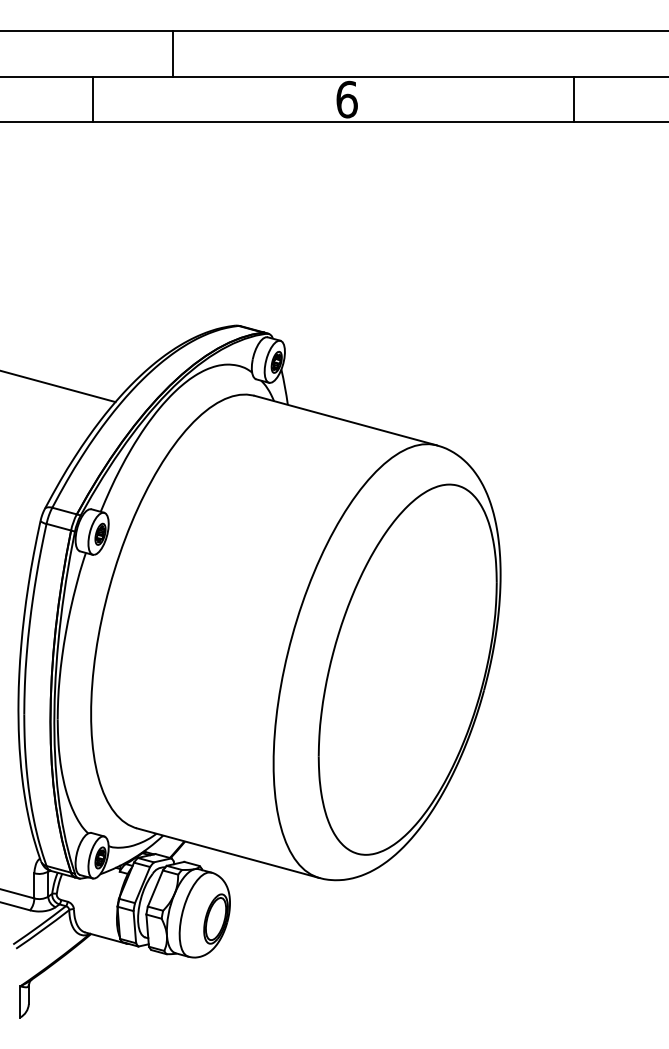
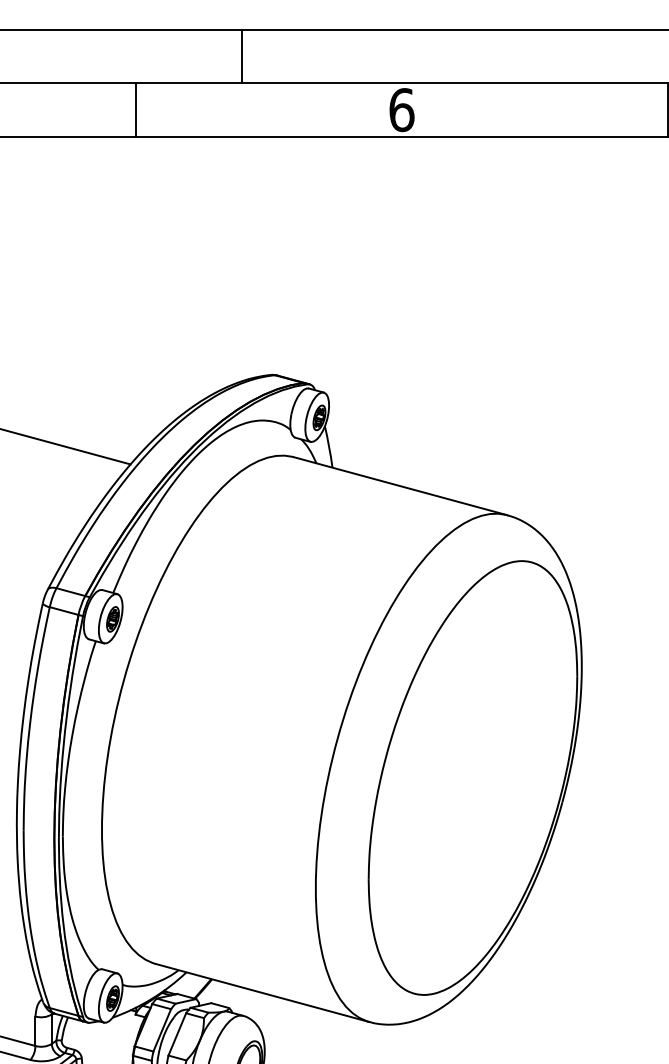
line: (173, 53) -> (243, 55), moved
line: (93, 99) -> (136, 109), moved

